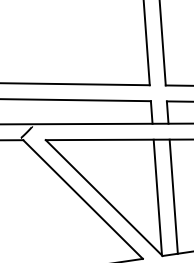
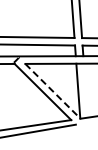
line: (173, 196) -> (85, 90), removed
line: (103, 198) -> (52, 91), solid -> dashed

